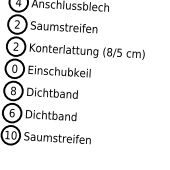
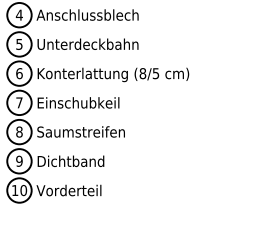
text: (17, 23) -> (19, 43), 2 -> 5
text: (69, 26) -> (87, 43), Saumstreifen -> Unterdeckbahn
text: (16, 46) -> (19, 73), 2 -> 6
text: (14, 68) -> (19, 102), 0 -> 7
text: (59, 93) -> (80, 131), Dichtband -> Saumstreifen
text: (12, 112) -> (19, 160), 6 -> 9
text: (57, 138) -> (80, 190), Saumstreifen -> Vorderteil

